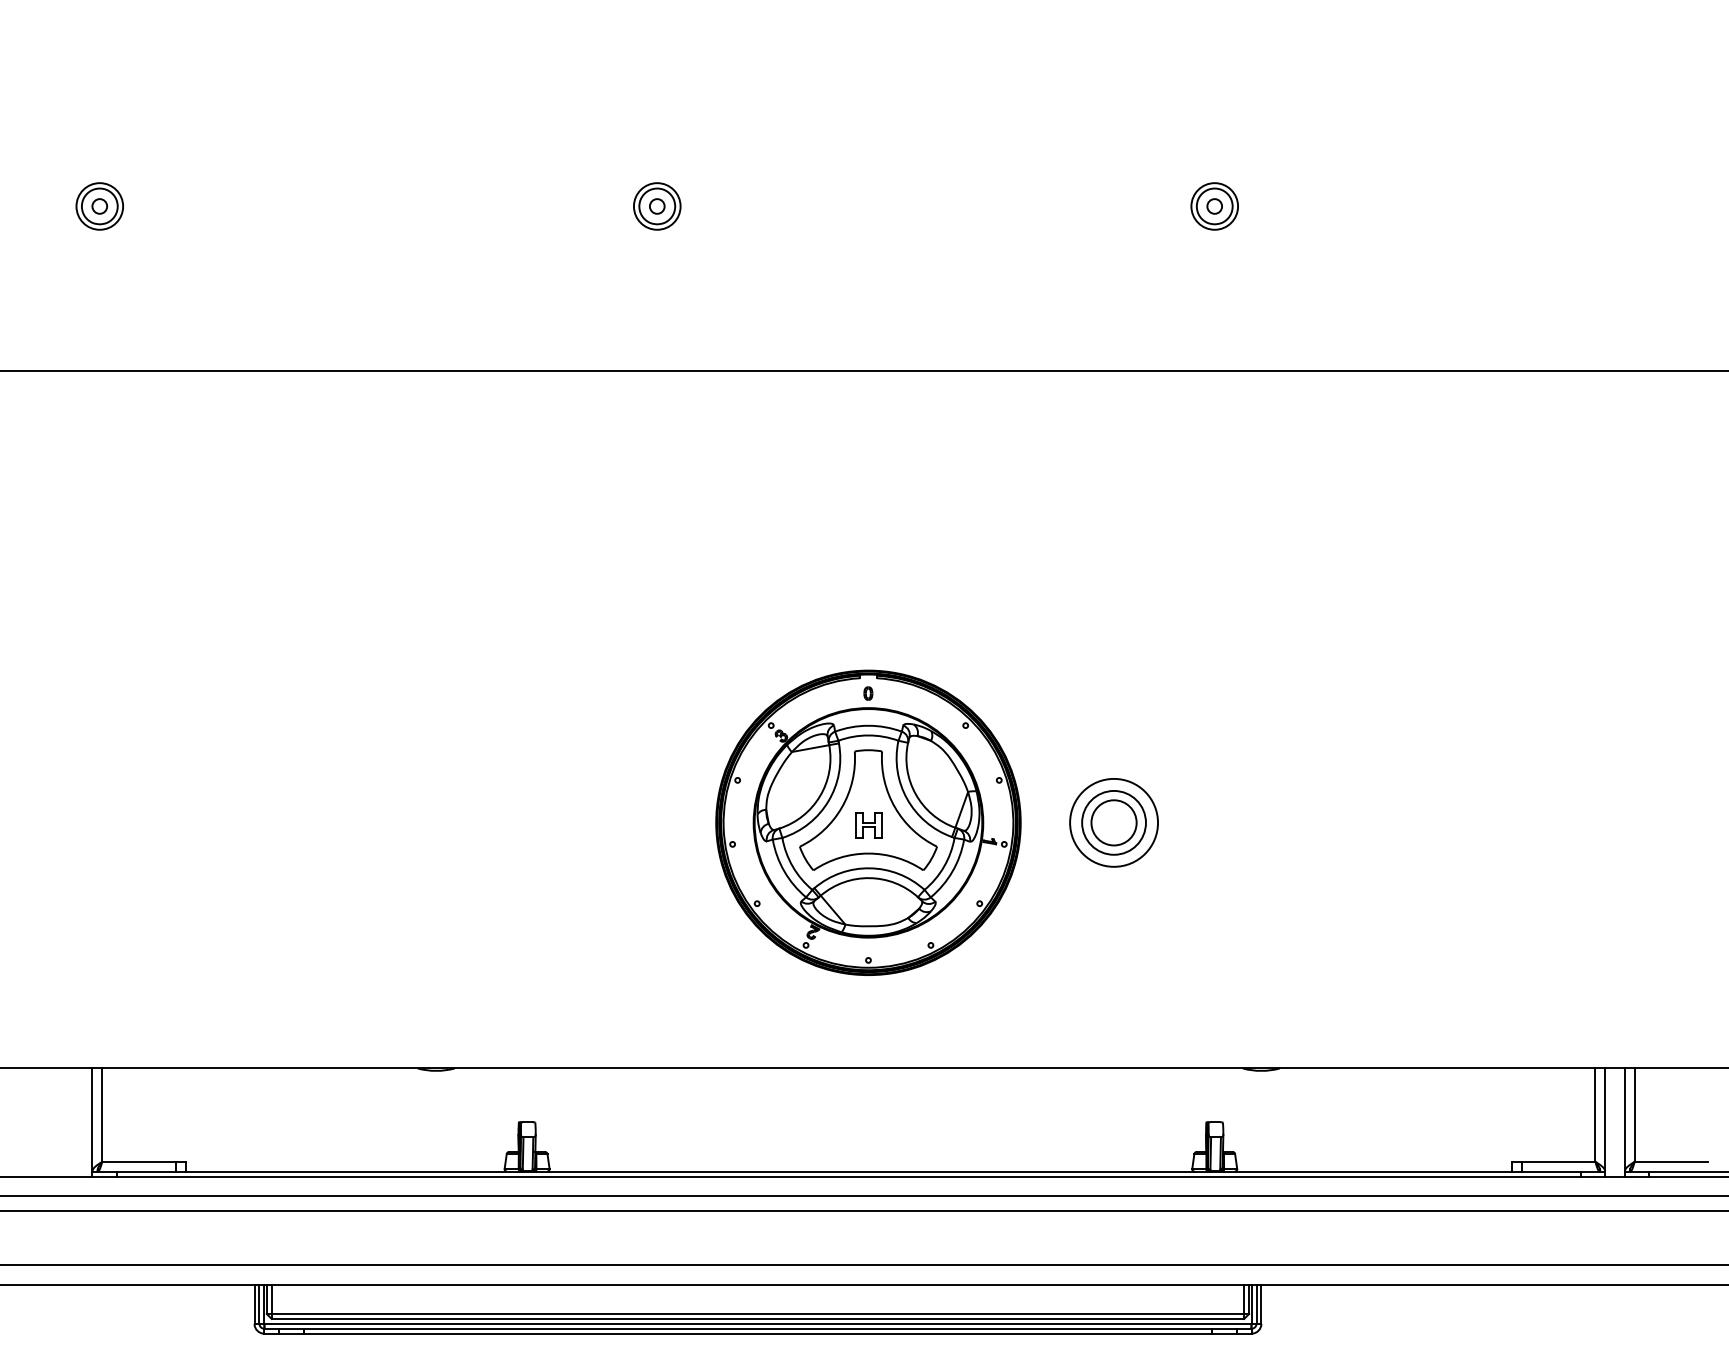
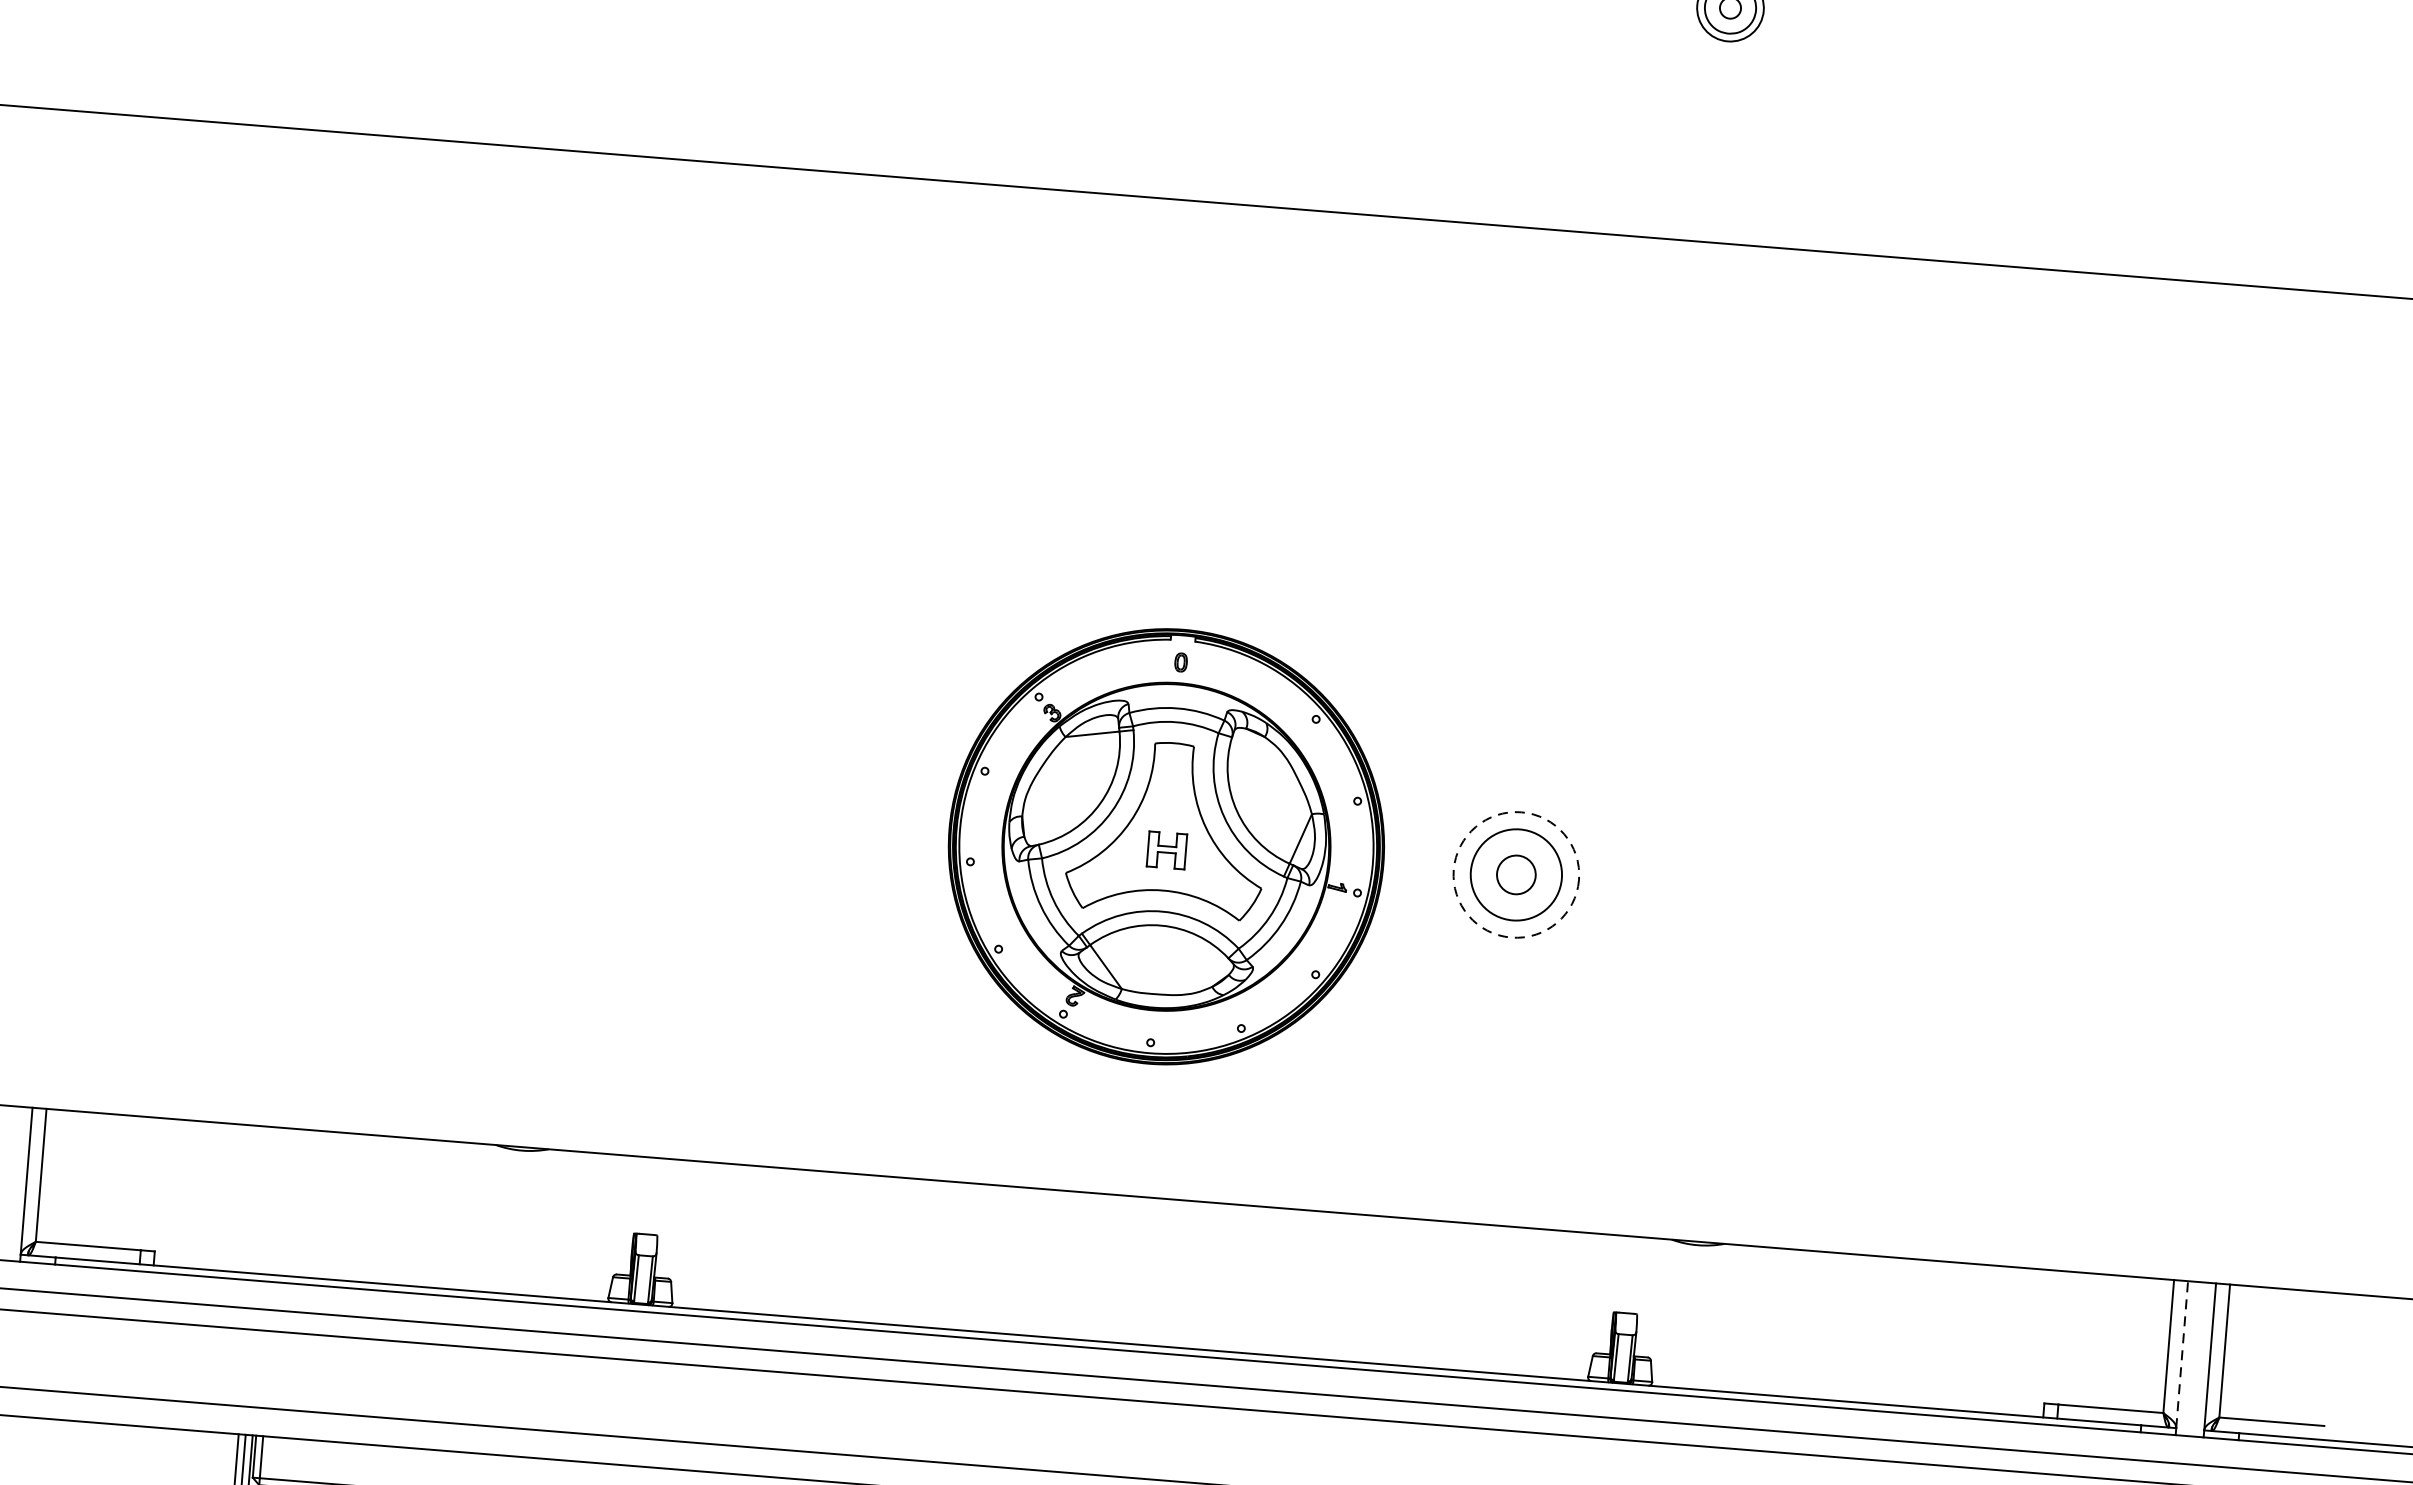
circle: (1113, 822) -> (1515, 874), size x0.6
circle: (1114, 822) -> (1517, 874), solid -> dashed
line: (1605, 1120) -> (2182, 1355), solid -> dashed

